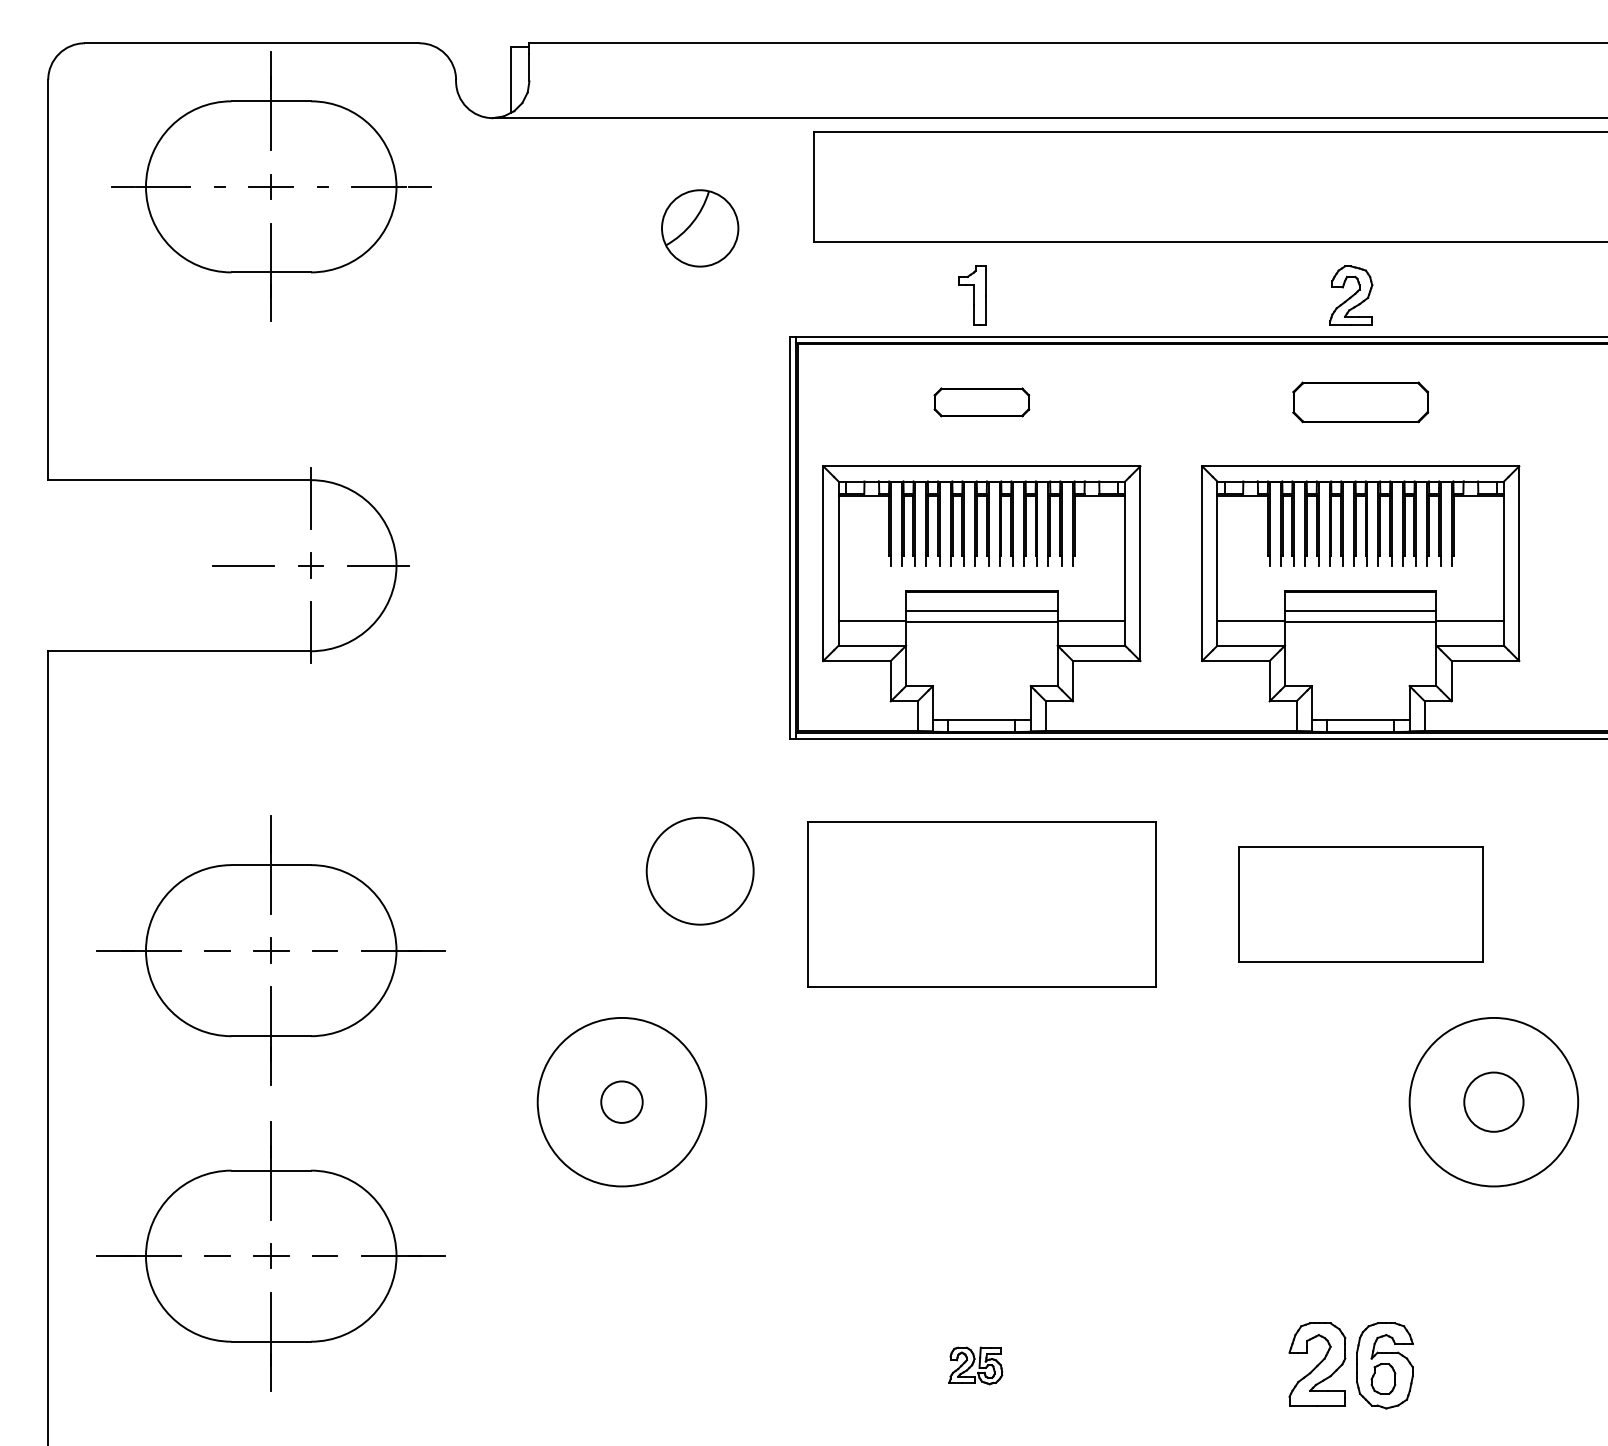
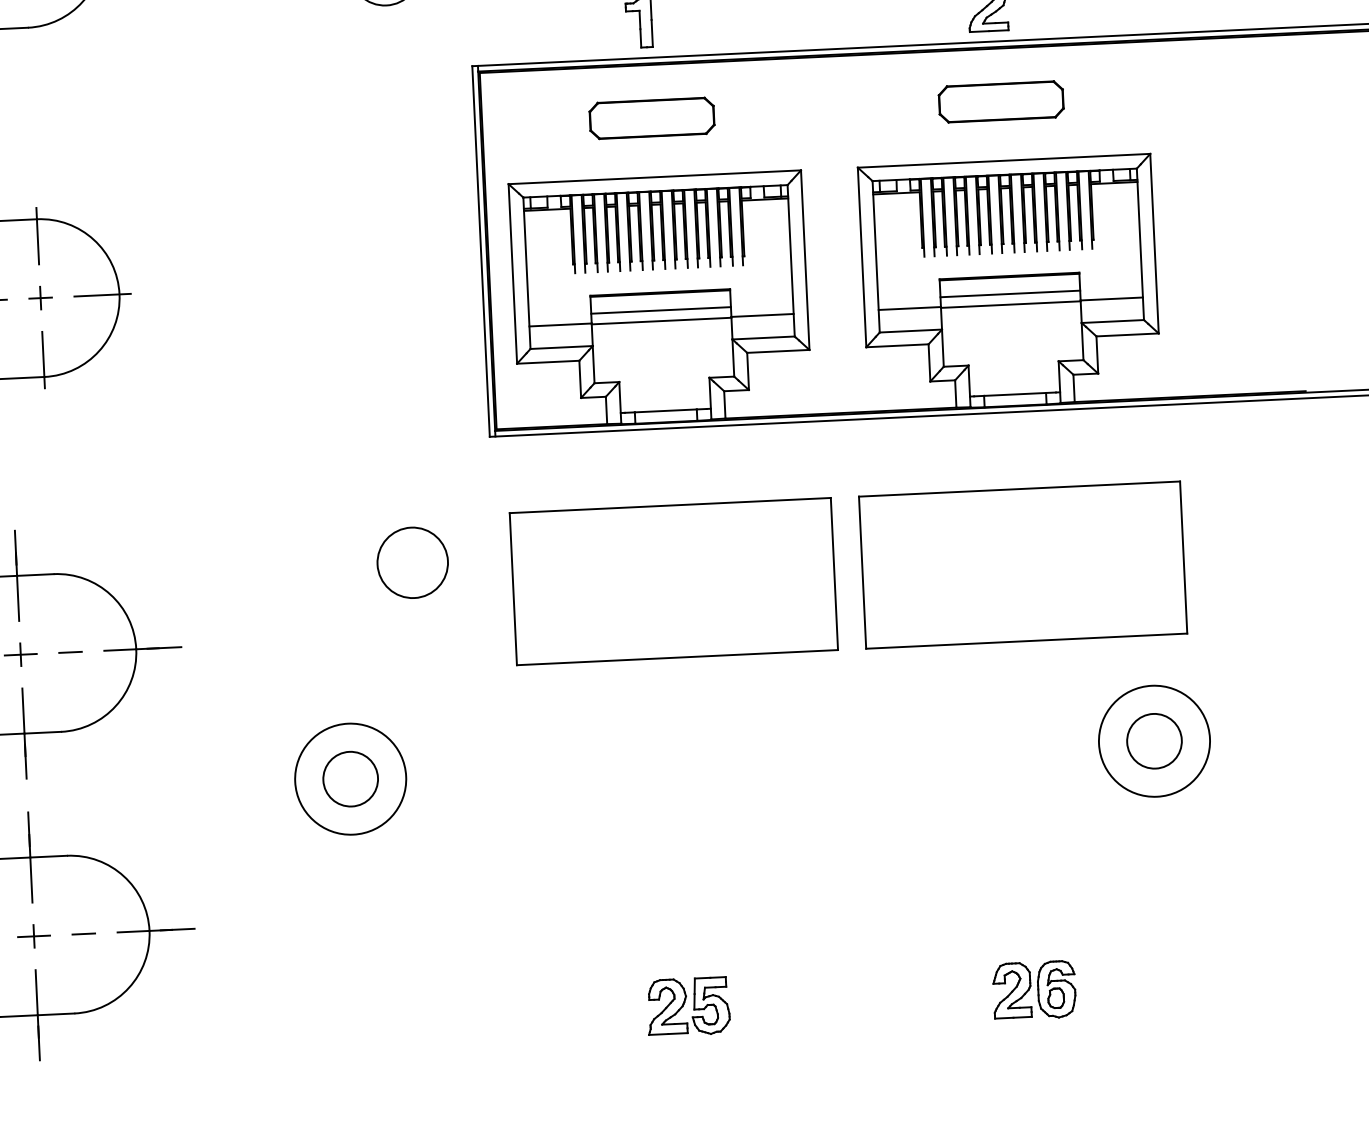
part: (981, 402) -> (651, 118), size x1.43
circle: (700, 871) -> (413, 563), size x0.71
part: (1360, 904) -> (1022, 564), size x1.43
circle: (621, 1101) -> (350, 778), size x1.43
circle: (621, 1102) -> (350, 779), size x0.71
circle: (1493, 1102) -> (1154, 741), size x0.71
part: (975, 1365) -> (688, 1006), size x1.67
part: (1351, 1365) -> (1034, 990), size x0.71

